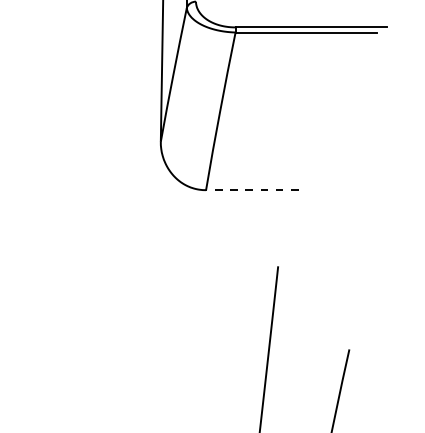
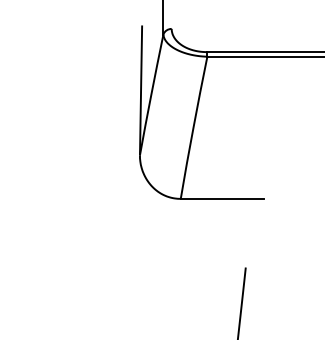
line: (251, 190) -> (221, 199), dashed -> solid

